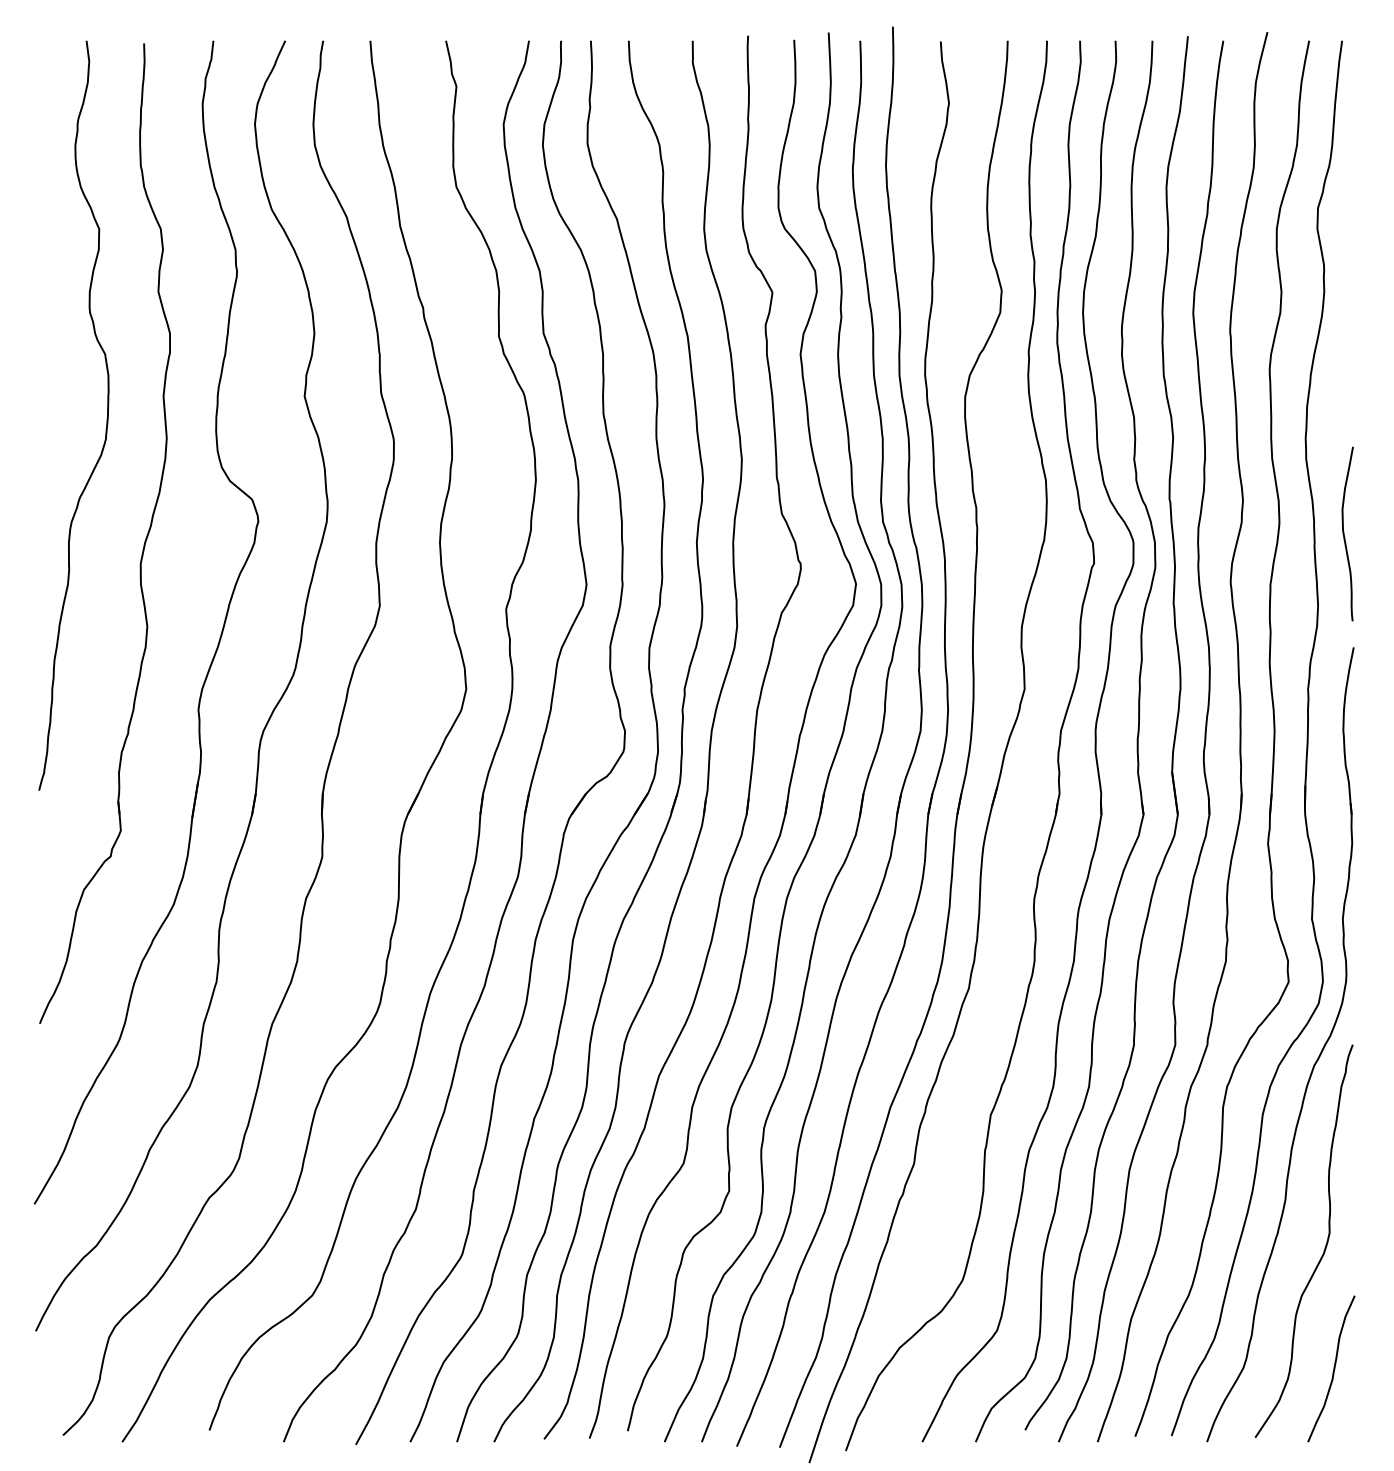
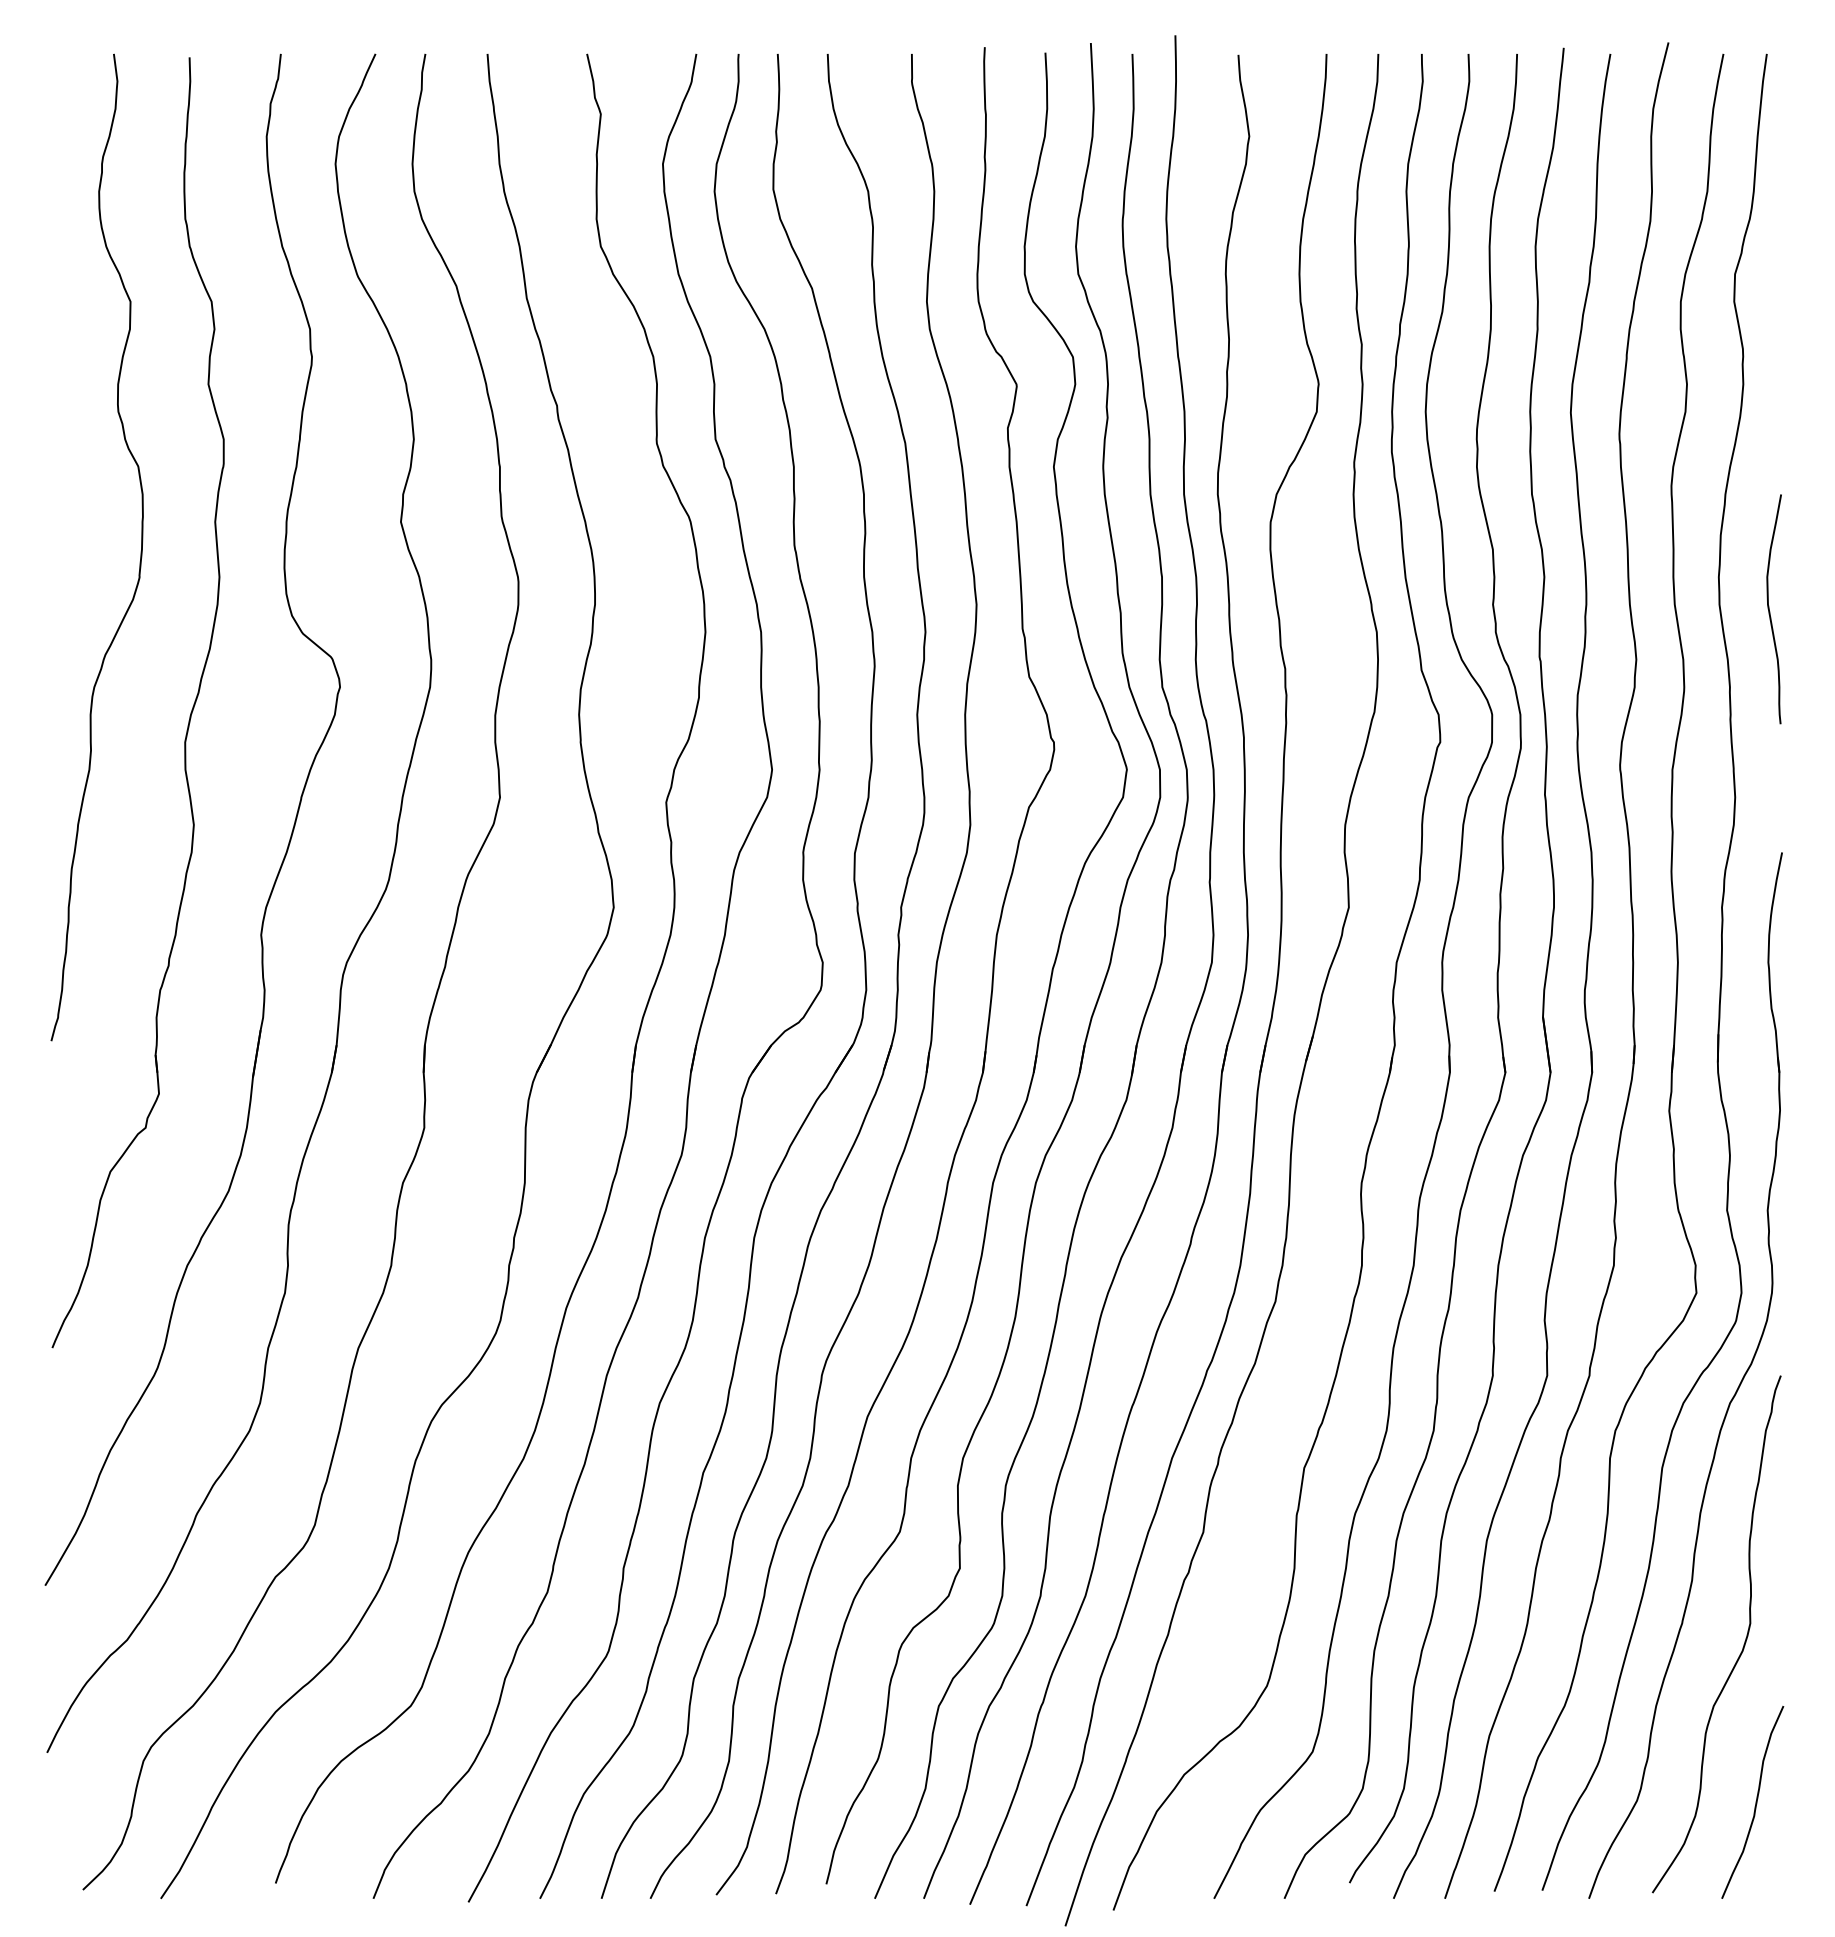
curve: (1344, 535) -> (1770, 611), moved

